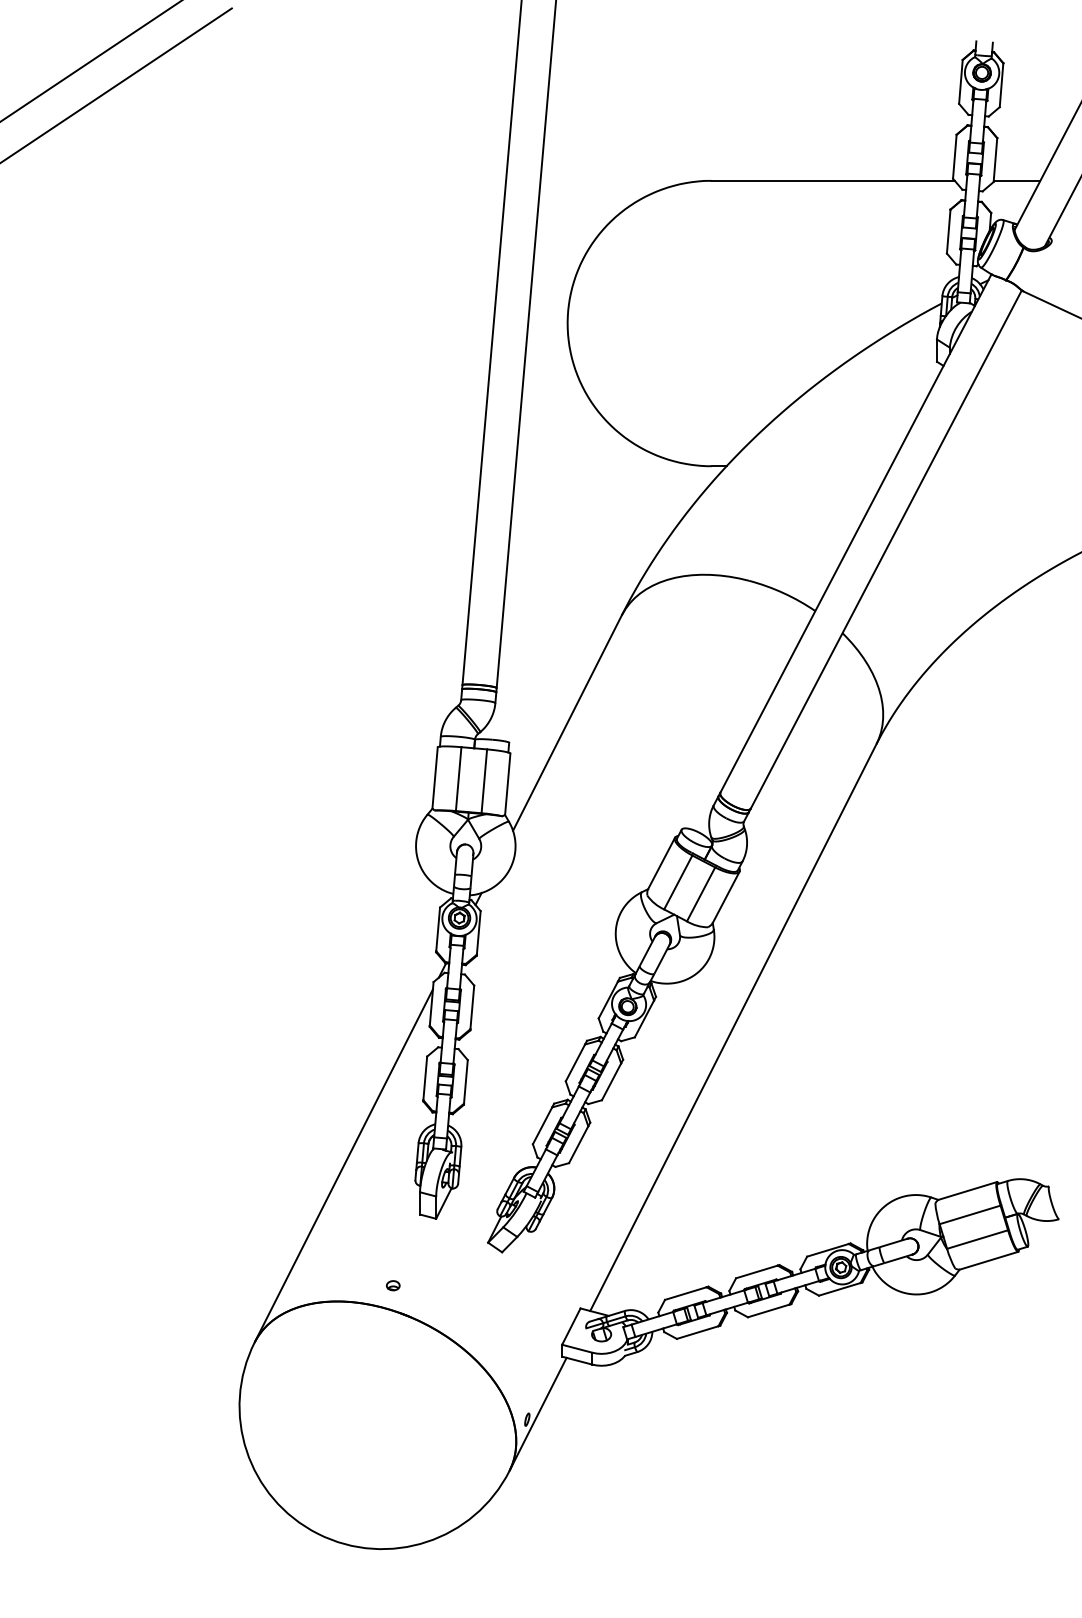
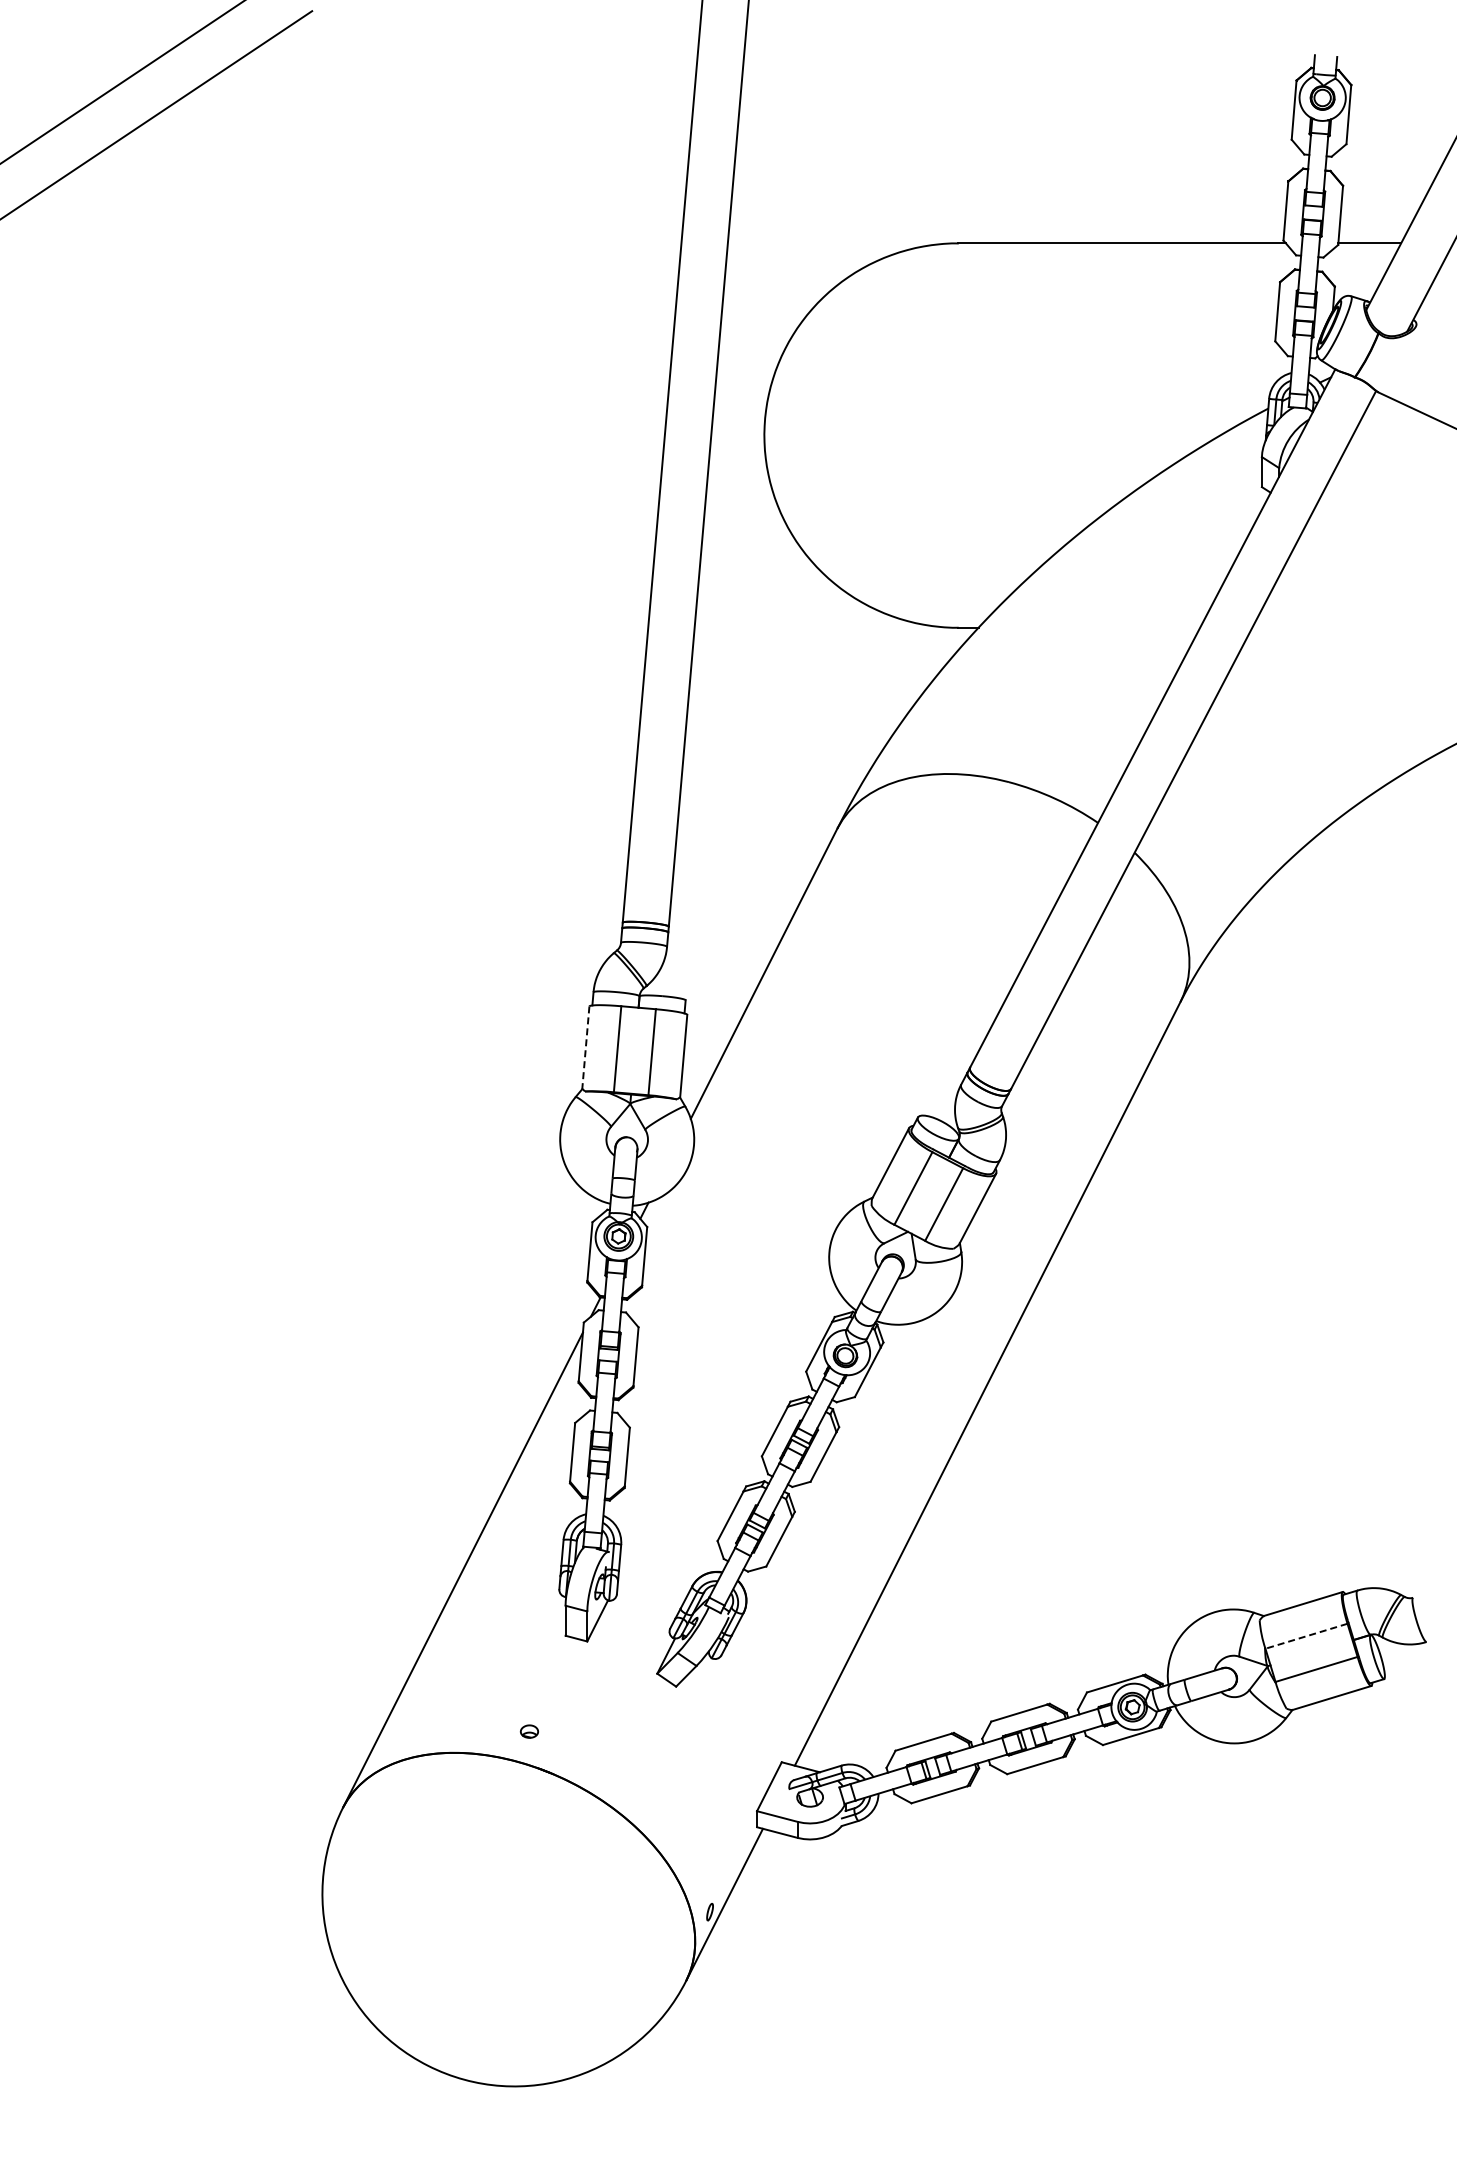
line: (434, 777) -> (585, 1047), solid -> dashed
line: (970, 1215) -> (1306, 1636), solid -> dashed

